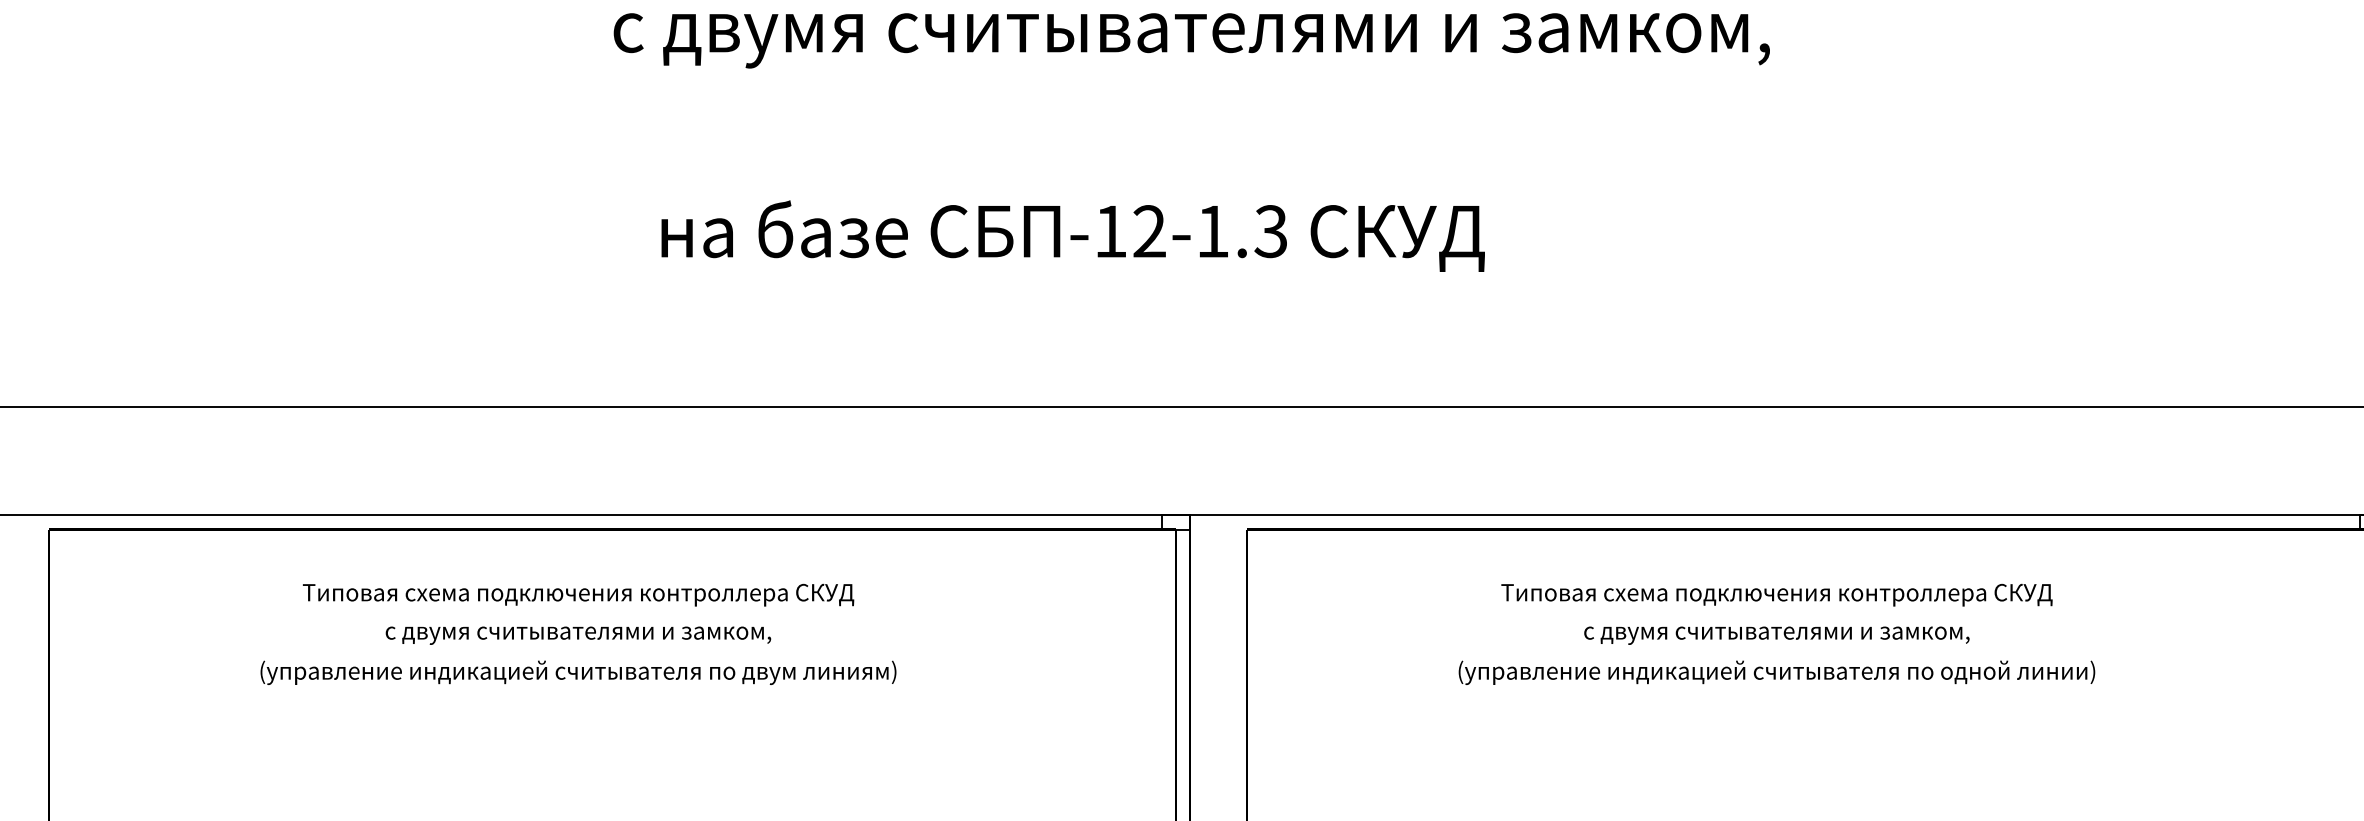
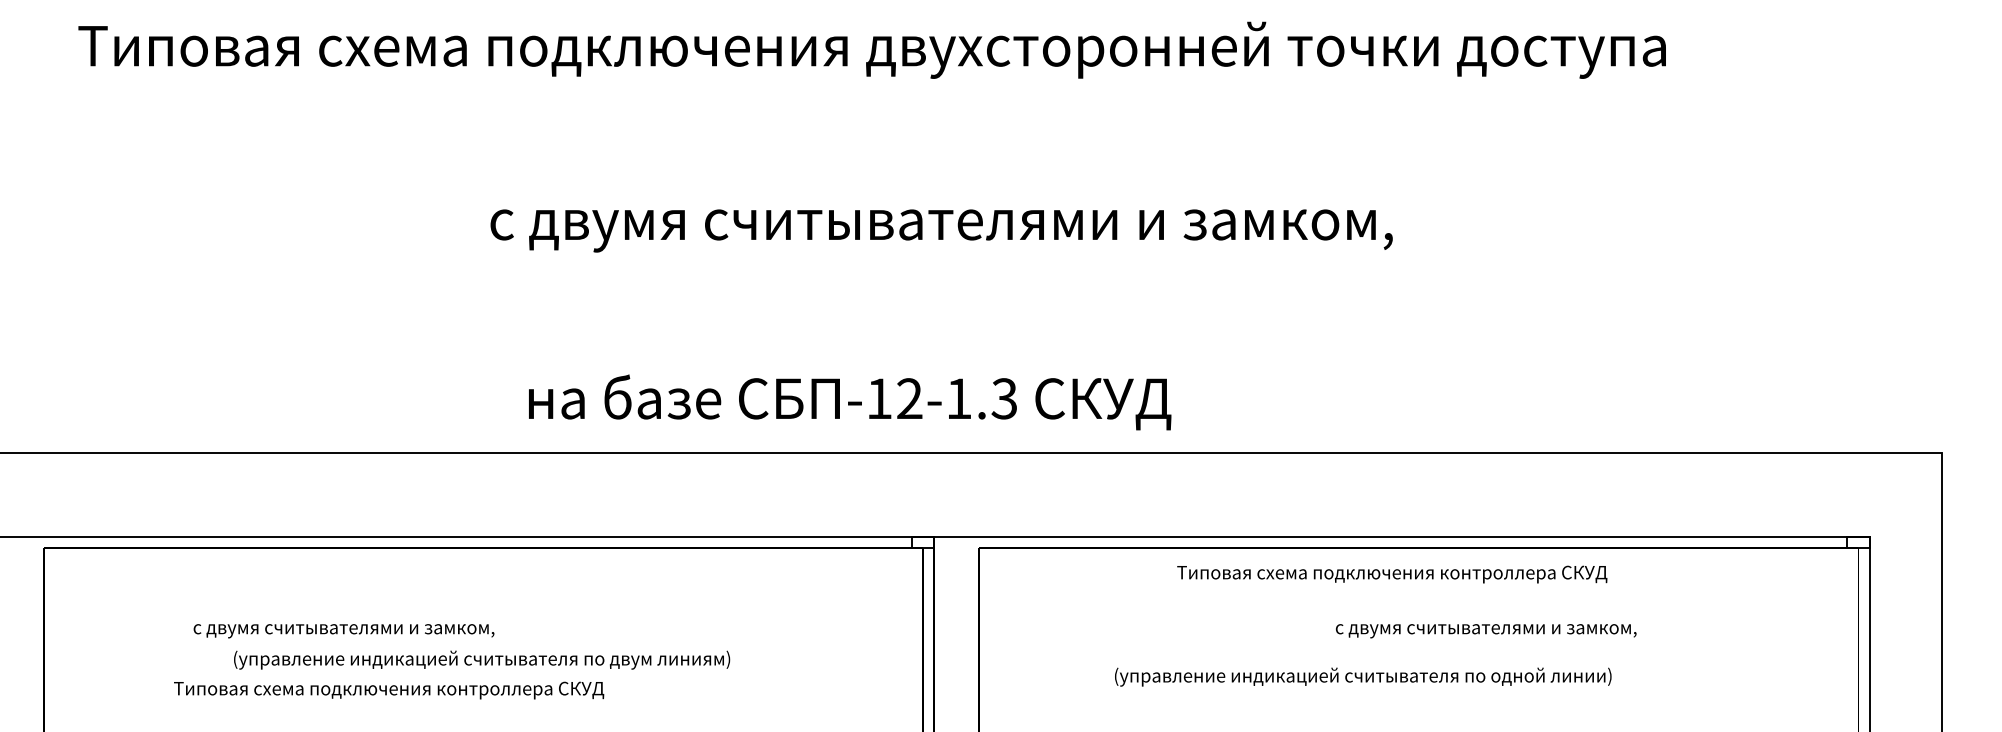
text: (1191, 40) -> (941, 230), moved
text: (1073, 236) -> (850, 402), moved
text: (579, 595) -> (389, 690), moved
text: (1777, 595) -> (1392, 574), moved
text: (577, 636) -> (343, 631), moved
text: (1777, 636) -> (1486, 631), moved
text: (579, 671) -> (482, 659), moved
text: (1777, 671) -> (1363, 676), moved

